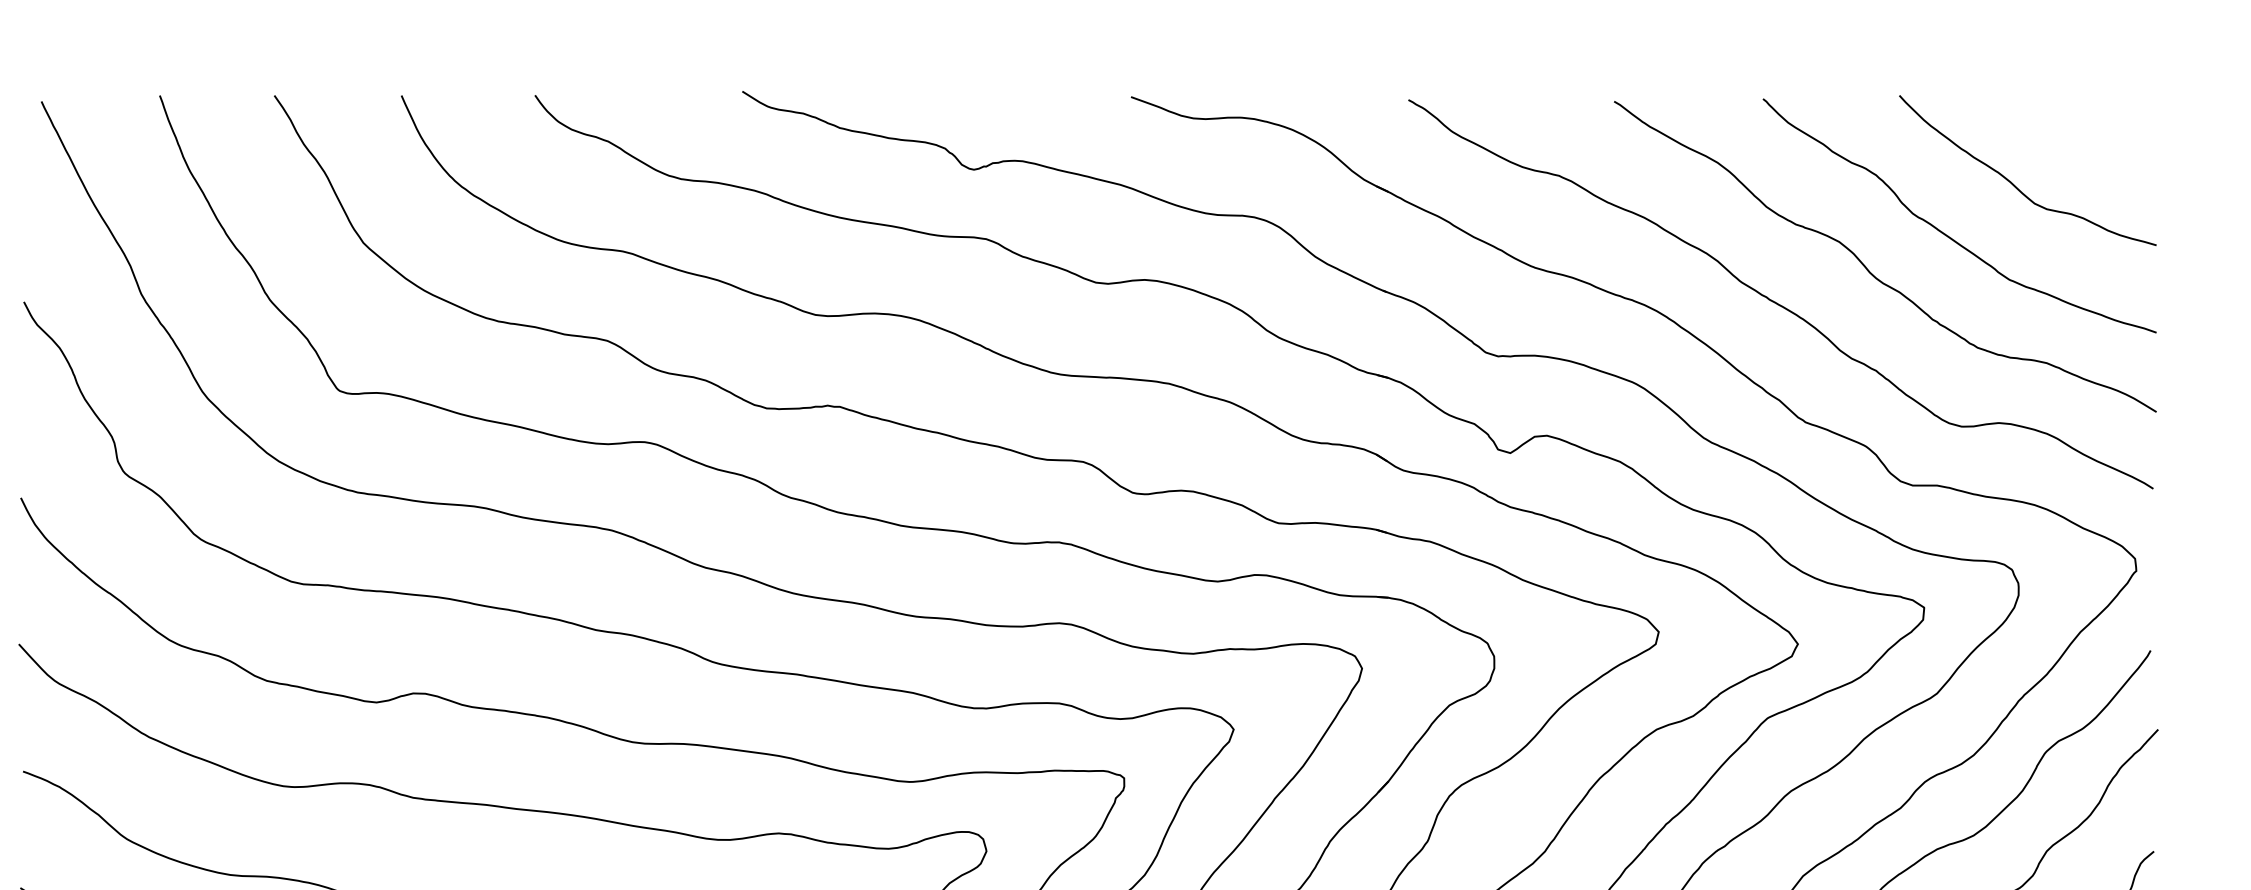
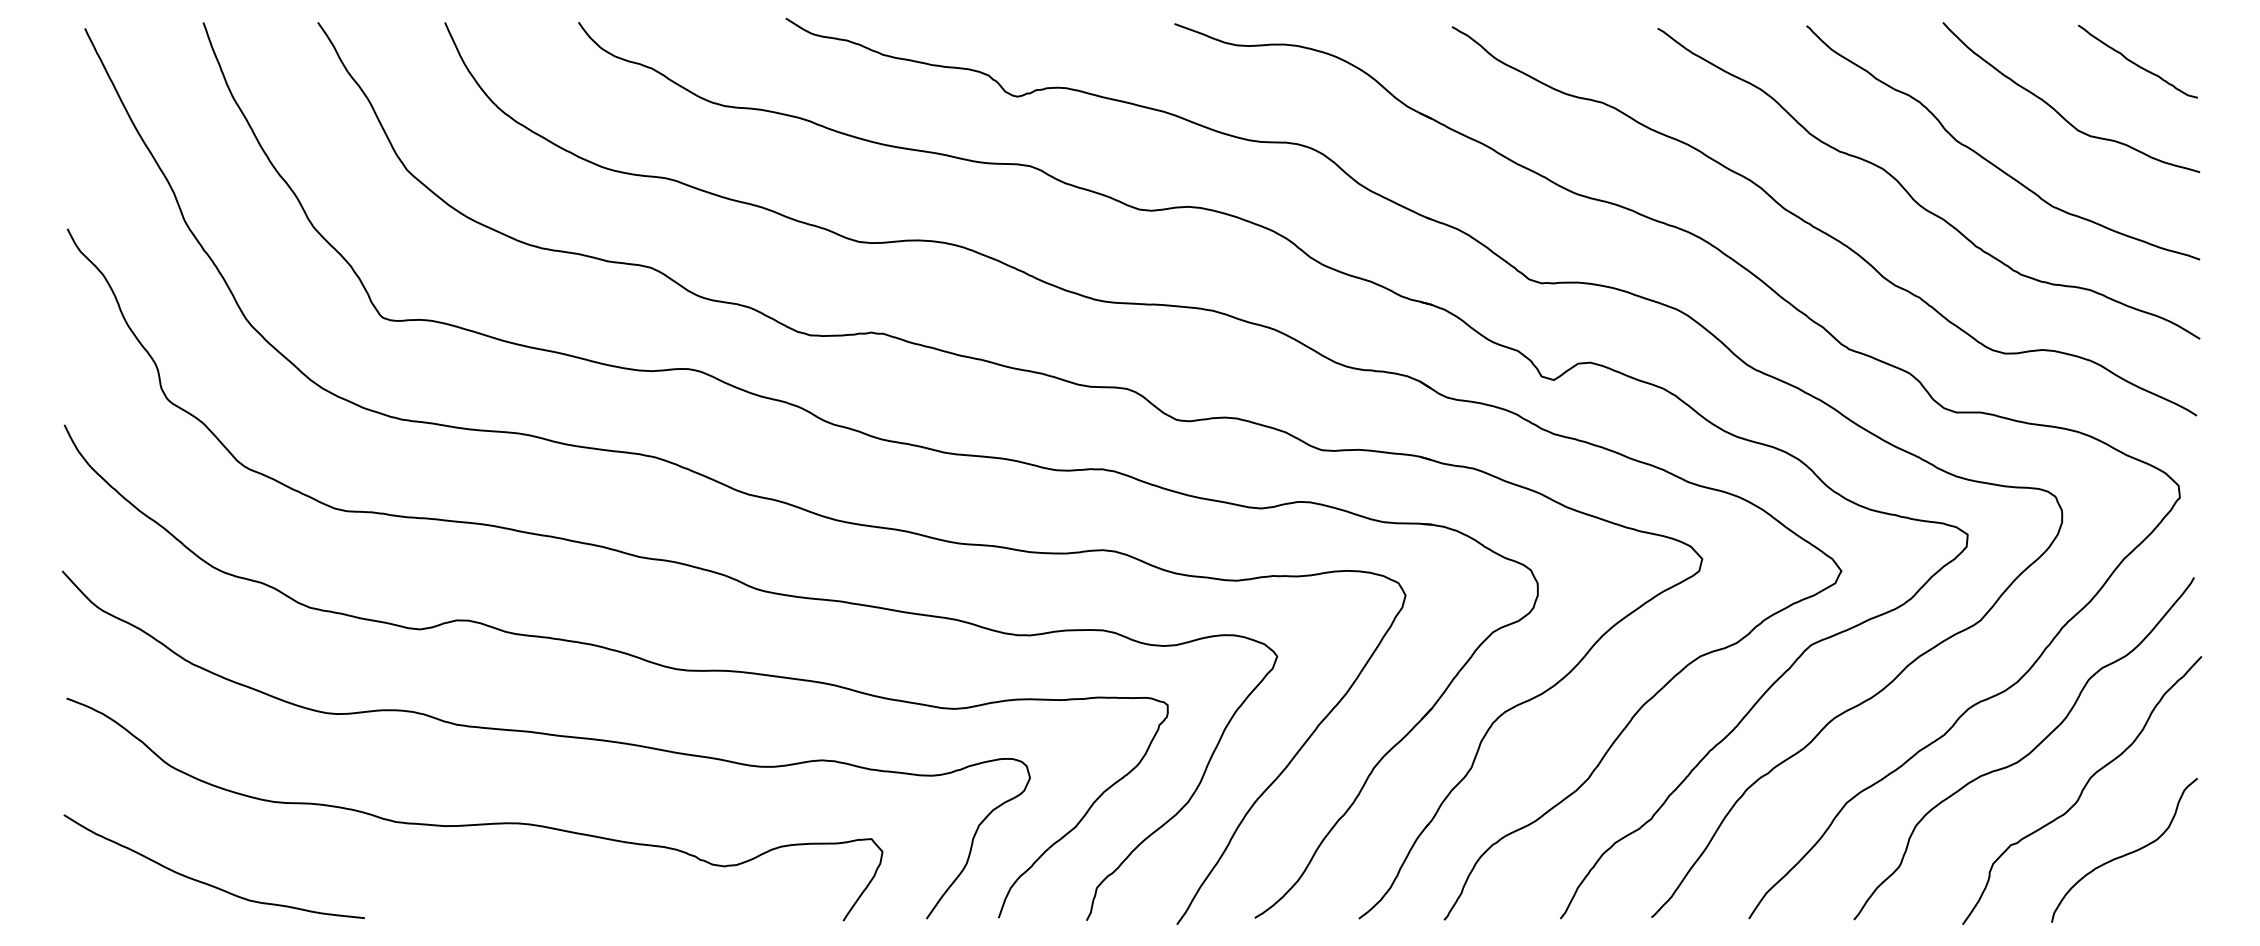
curve: (2092, 136) -> (2136, 63), added

